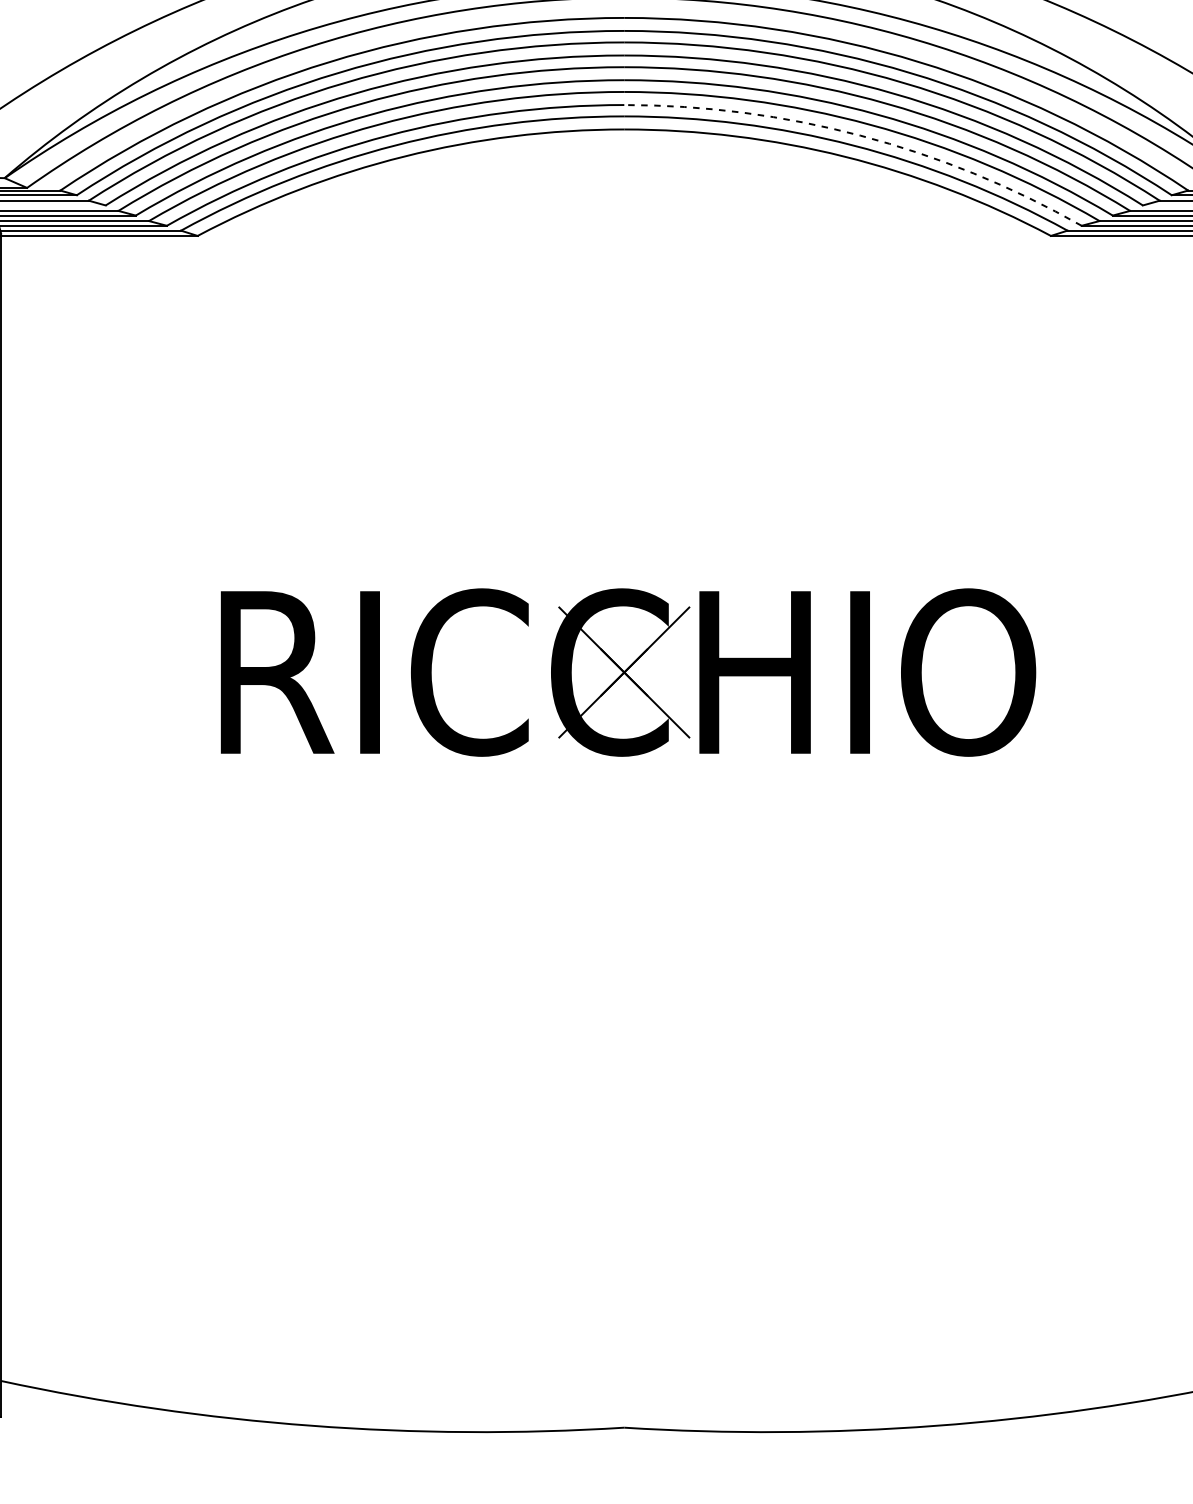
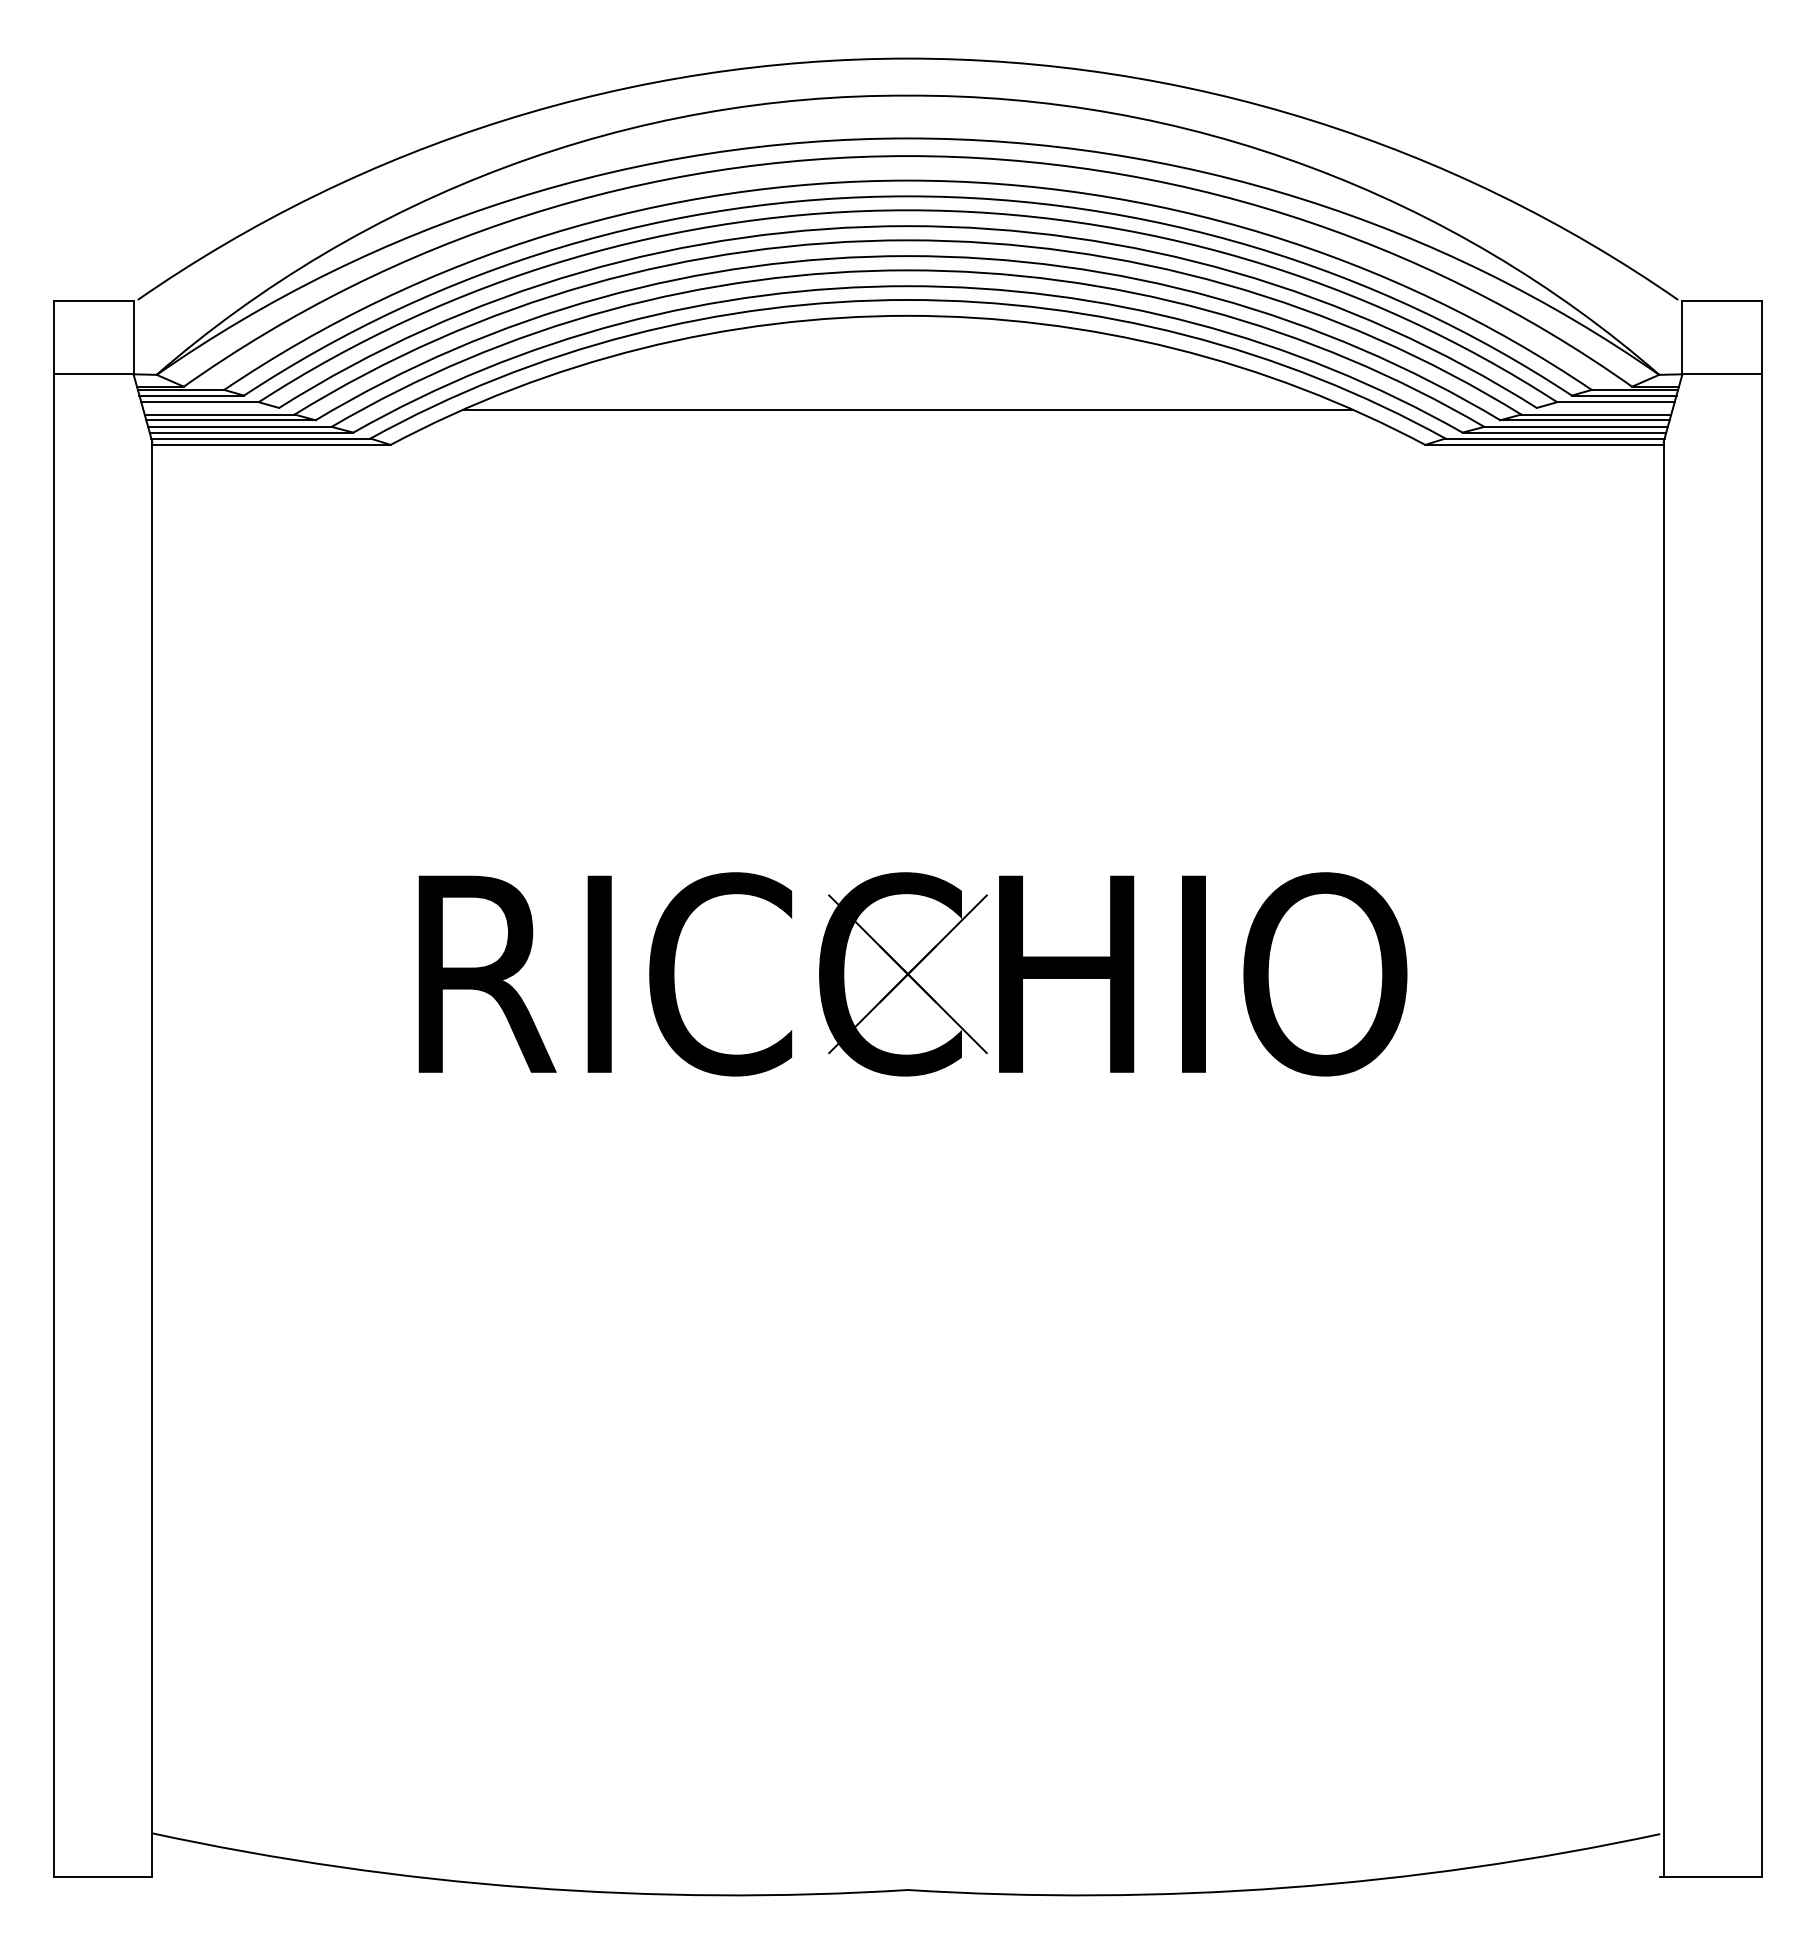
arc: (860, 135) -> (1194, 323), dashed -> solid
line: (623, 207) -> (907, 410), added

